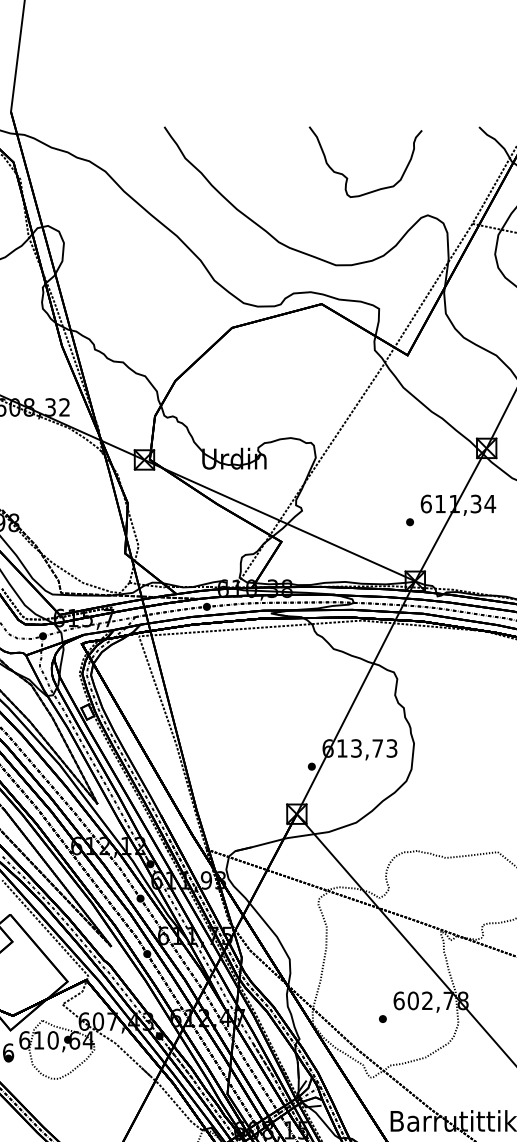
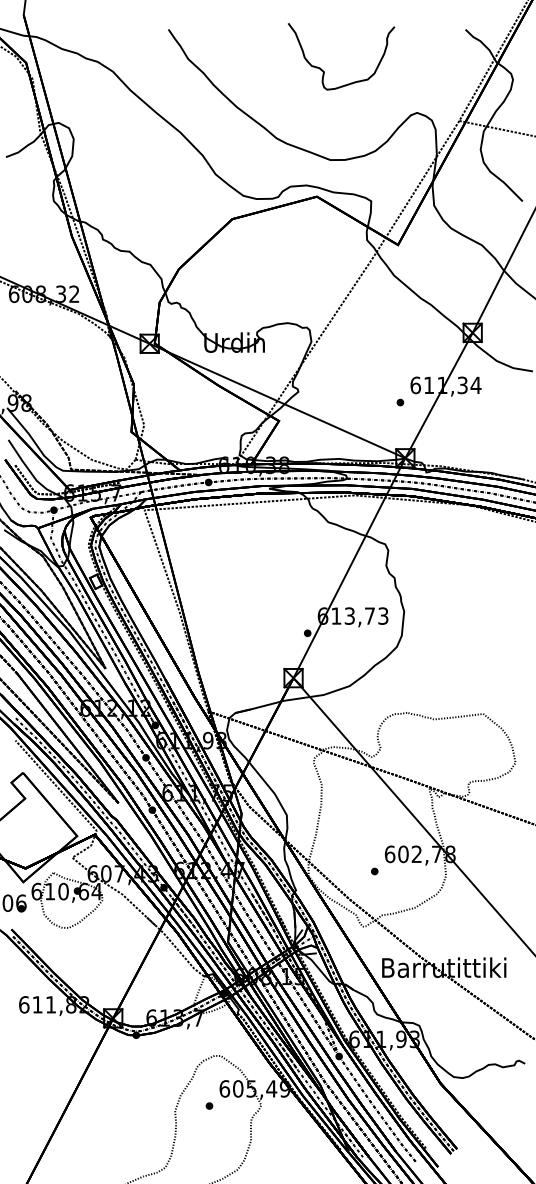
curve: (347, 177) -> (324, 71), moved

